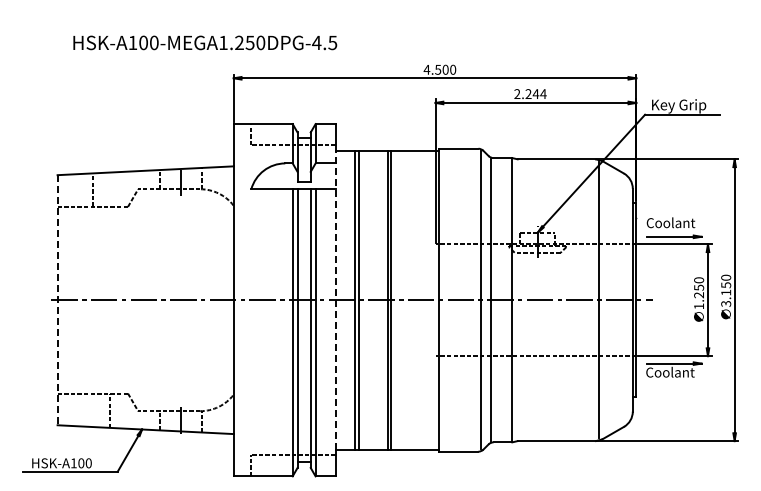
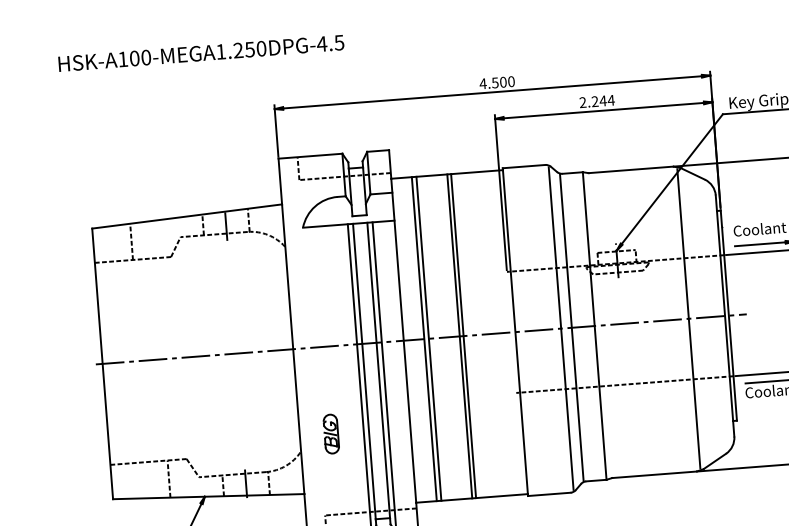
text: (205, 42) -> (201, 52), moved
line: (57, 300) -> (102, 364), dashed -> solid
line: (335, 300) -> (403, 341), dashed -> solid
part: (262, 380) -> (331, 433), added

